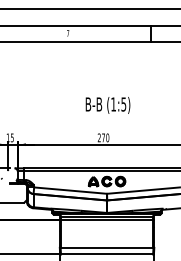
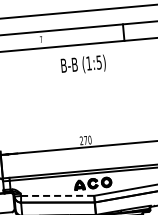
text: (107, 105) -> (83, 65), moved
line: (70, 190) -> (57, 195), solid -> dashed

